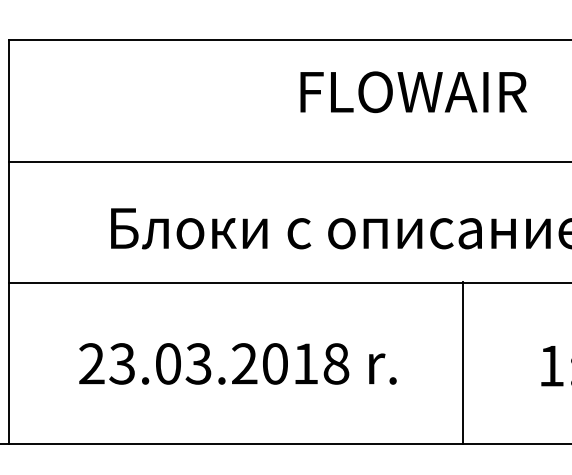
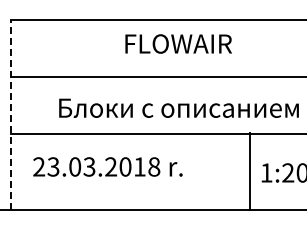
text: (413, 91) -> (178, 43), moved
line: (9, 241) -> (11, 114), solid -> dashed
text: (237, 362) -> (107, 166), moved
line: (462, 362) -> (249, 171), moved

